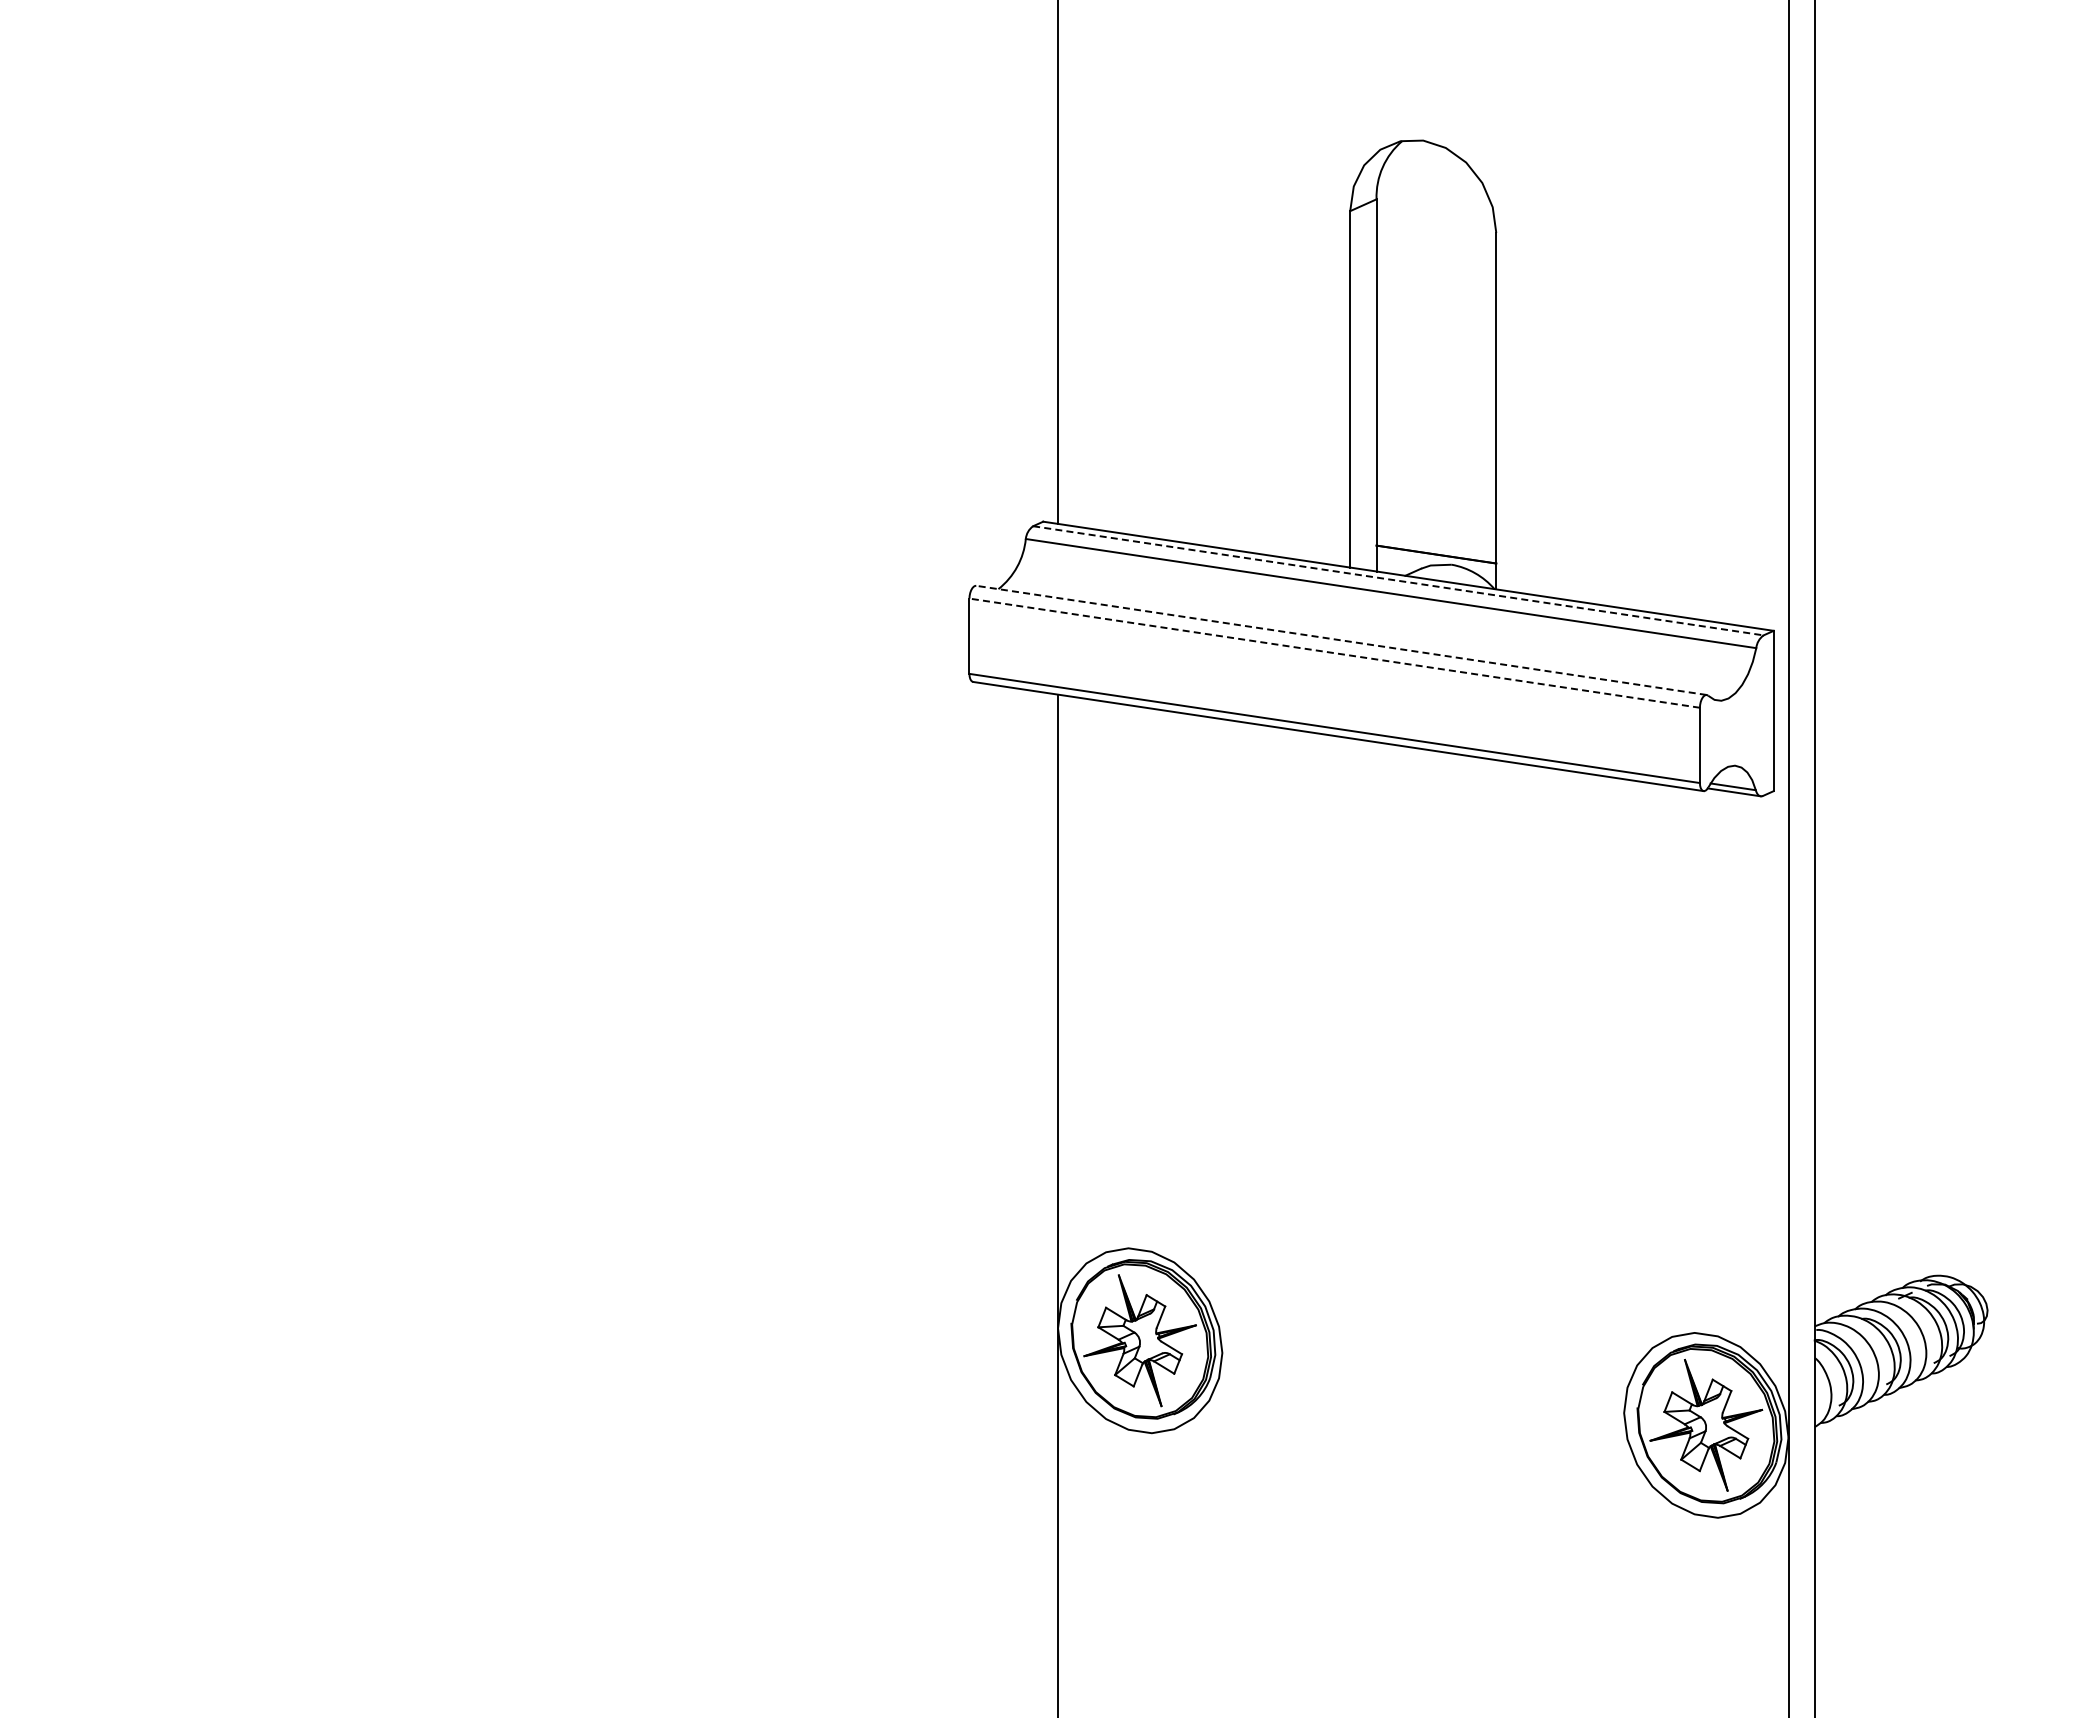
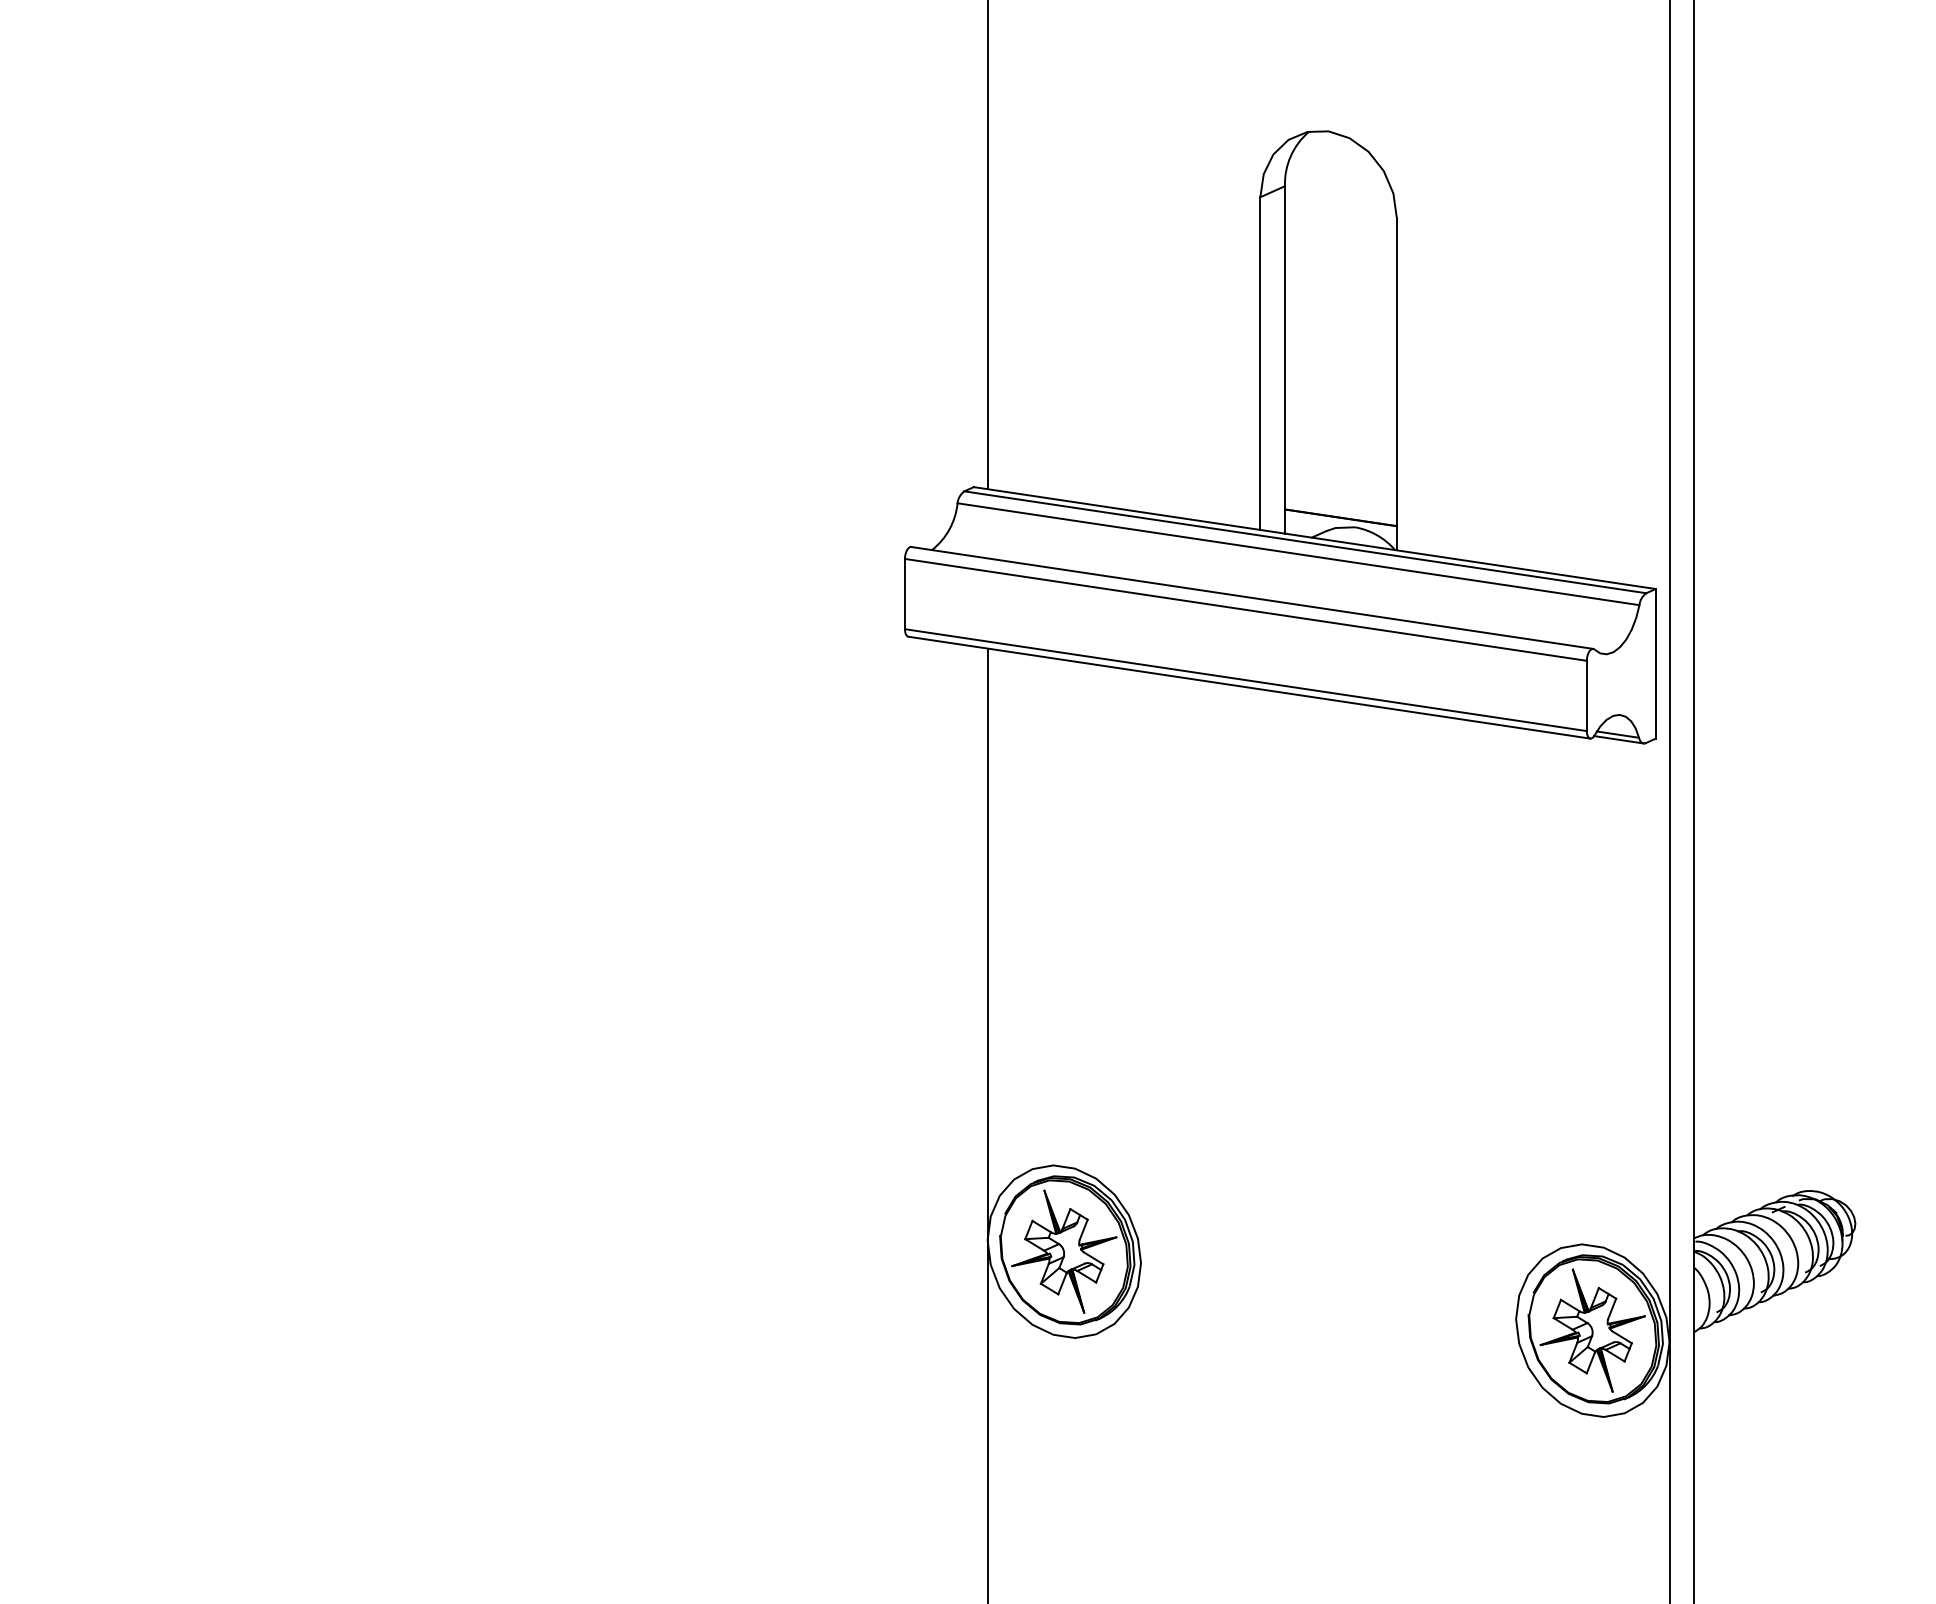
line: (1398, 580) -> (1305, 542), dashed -> solid
line: (1341, 640) -> (1252, 598), dashed -> solid
line: (1334, 653) -> (1245, 610), dashed -> solid

